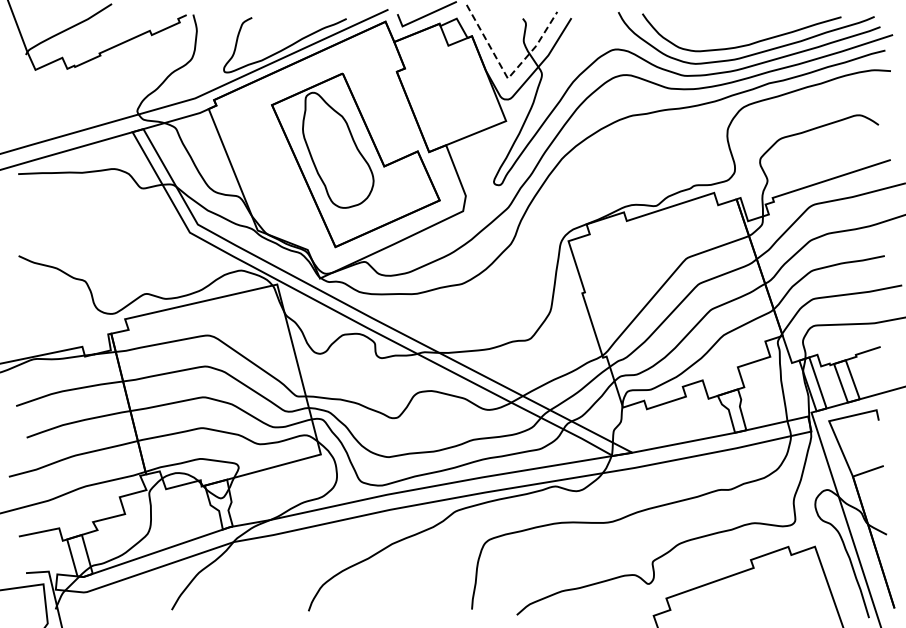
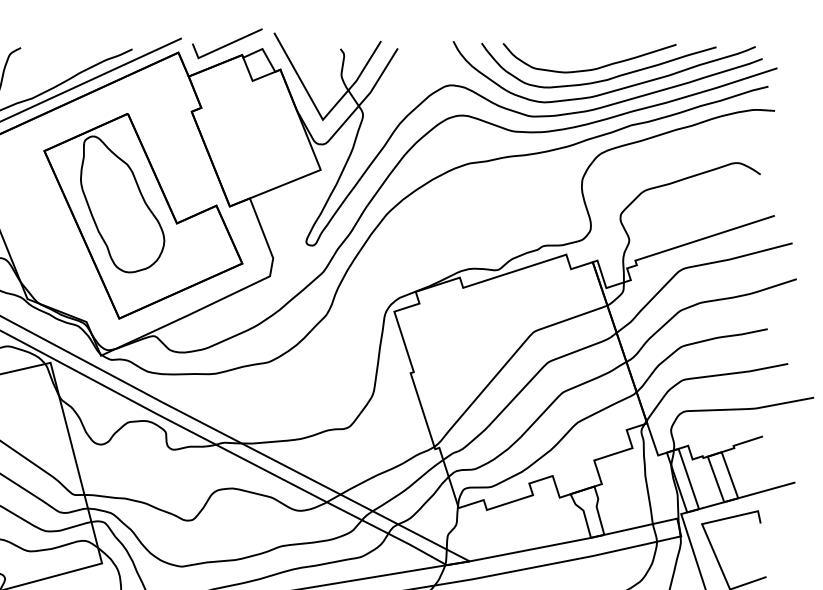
curve: (733, 35) -> (589, 68), added
line: (508, 78) -> (323, 119), dashed -> solid

